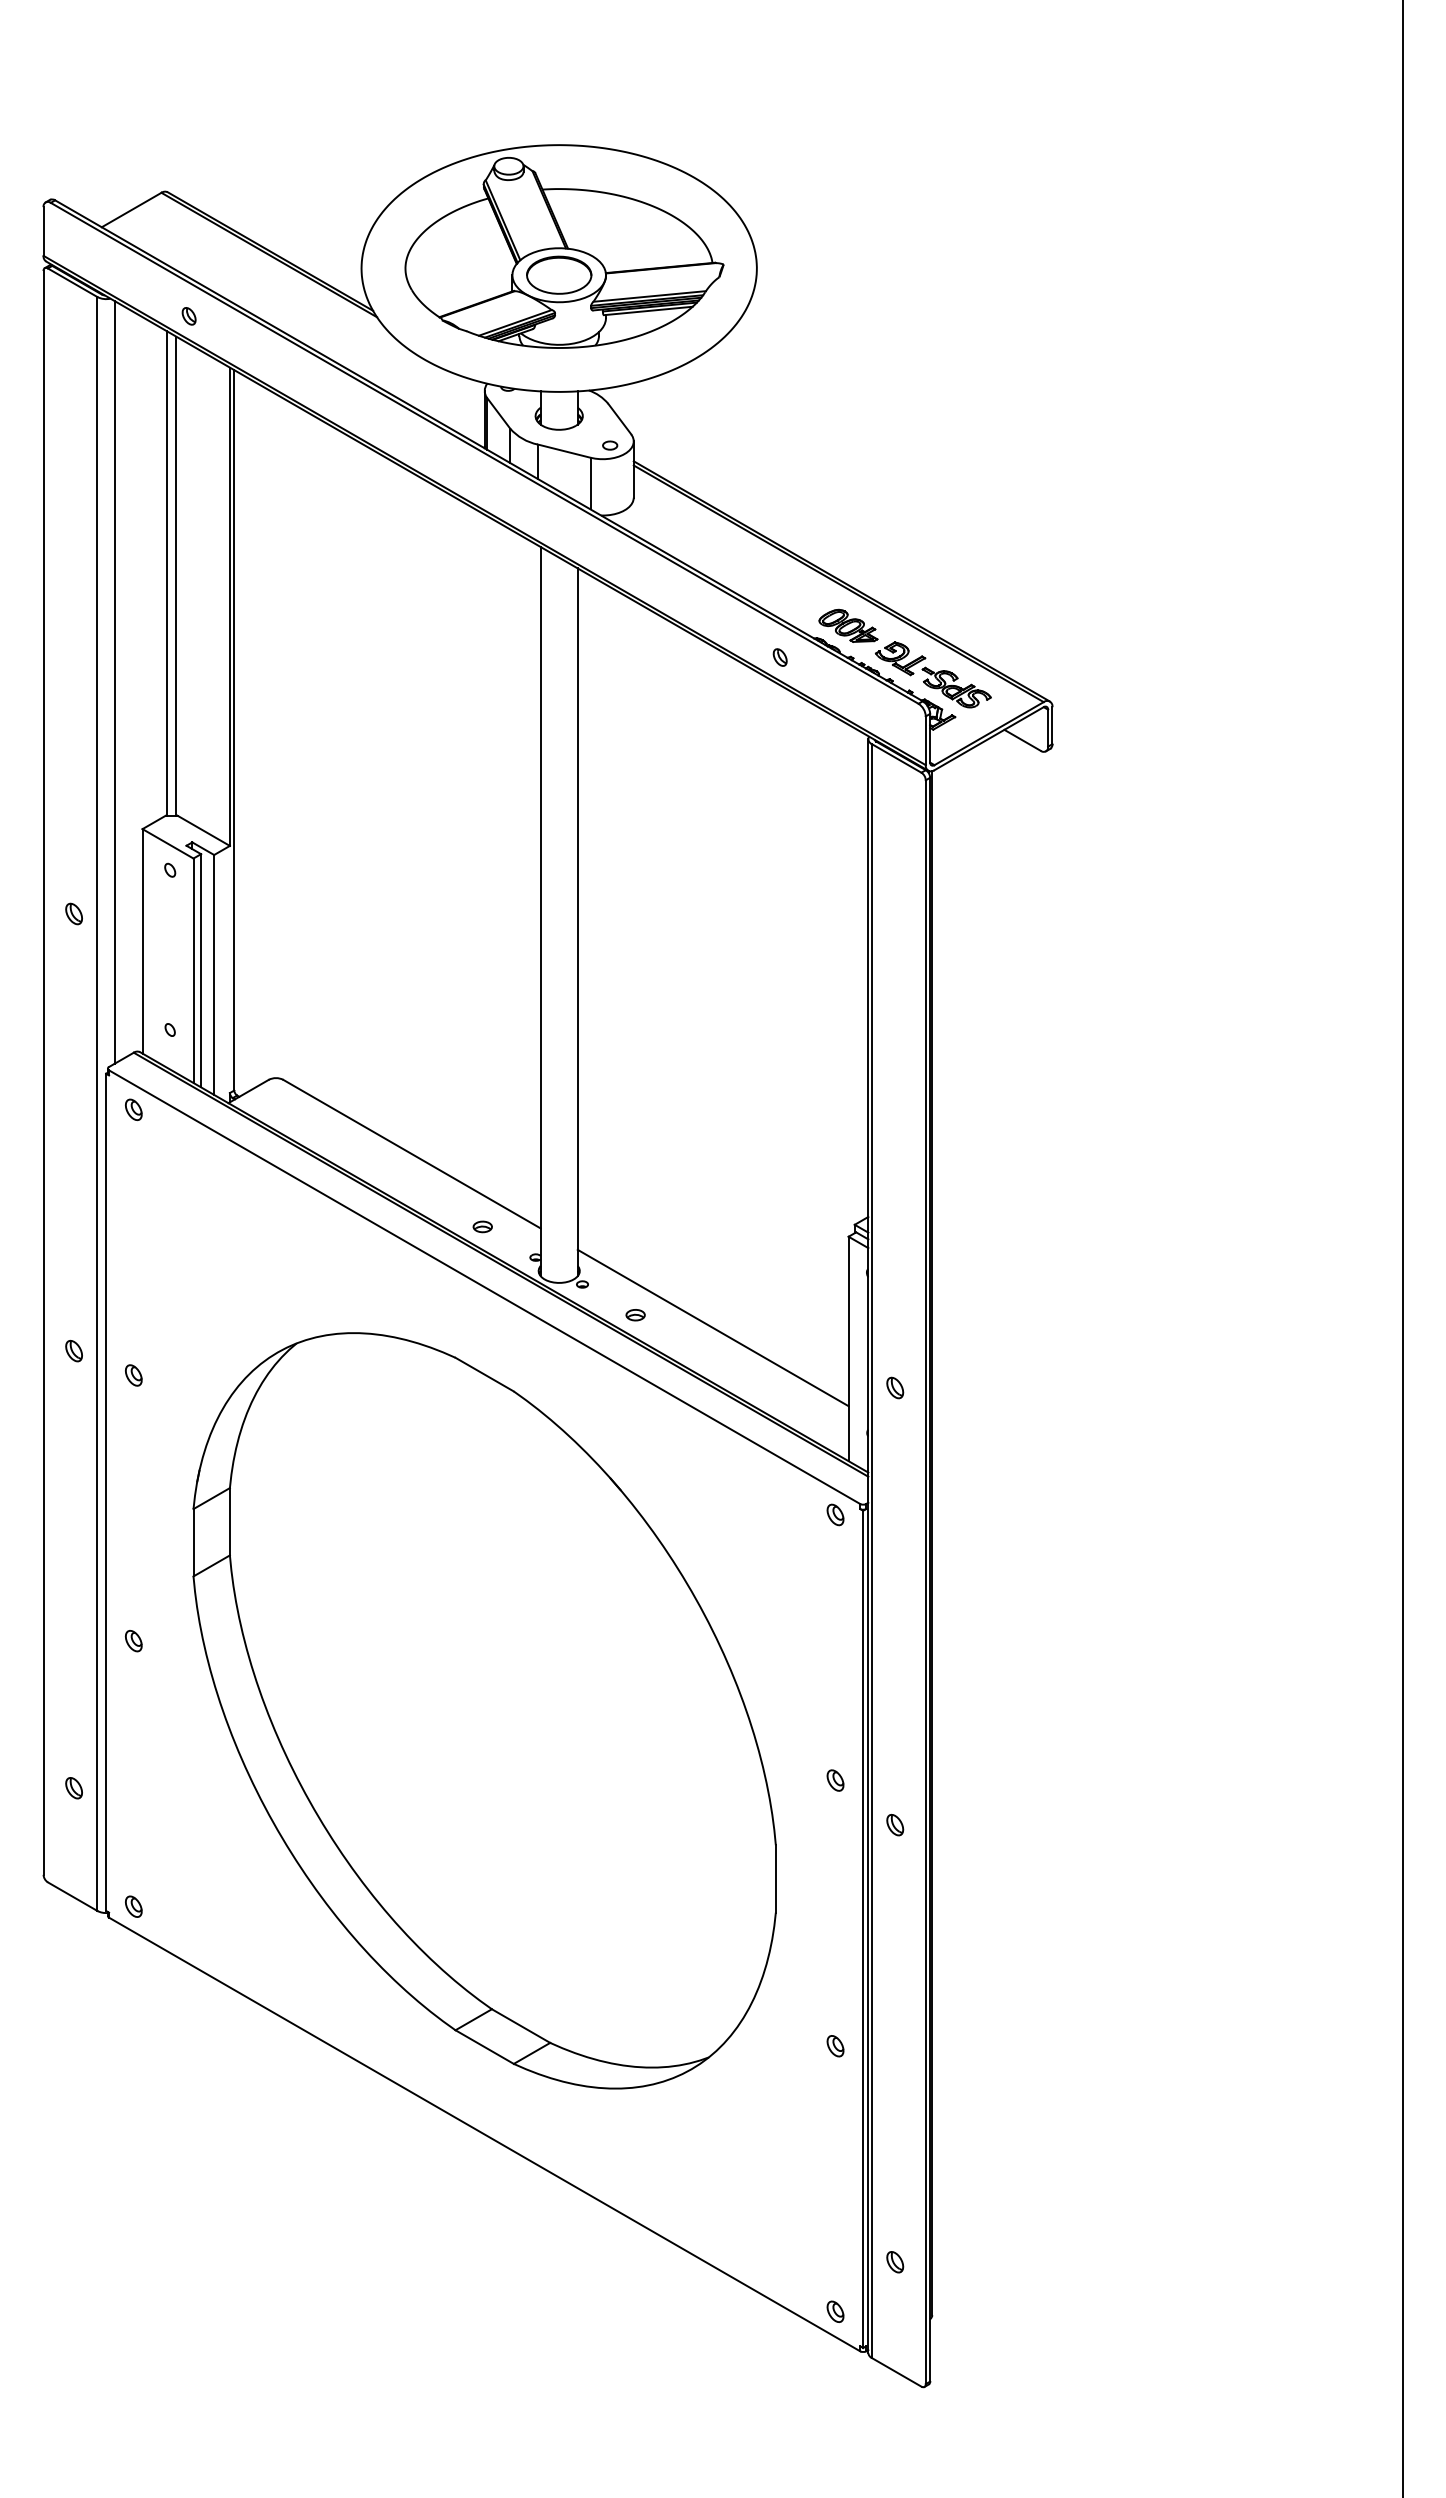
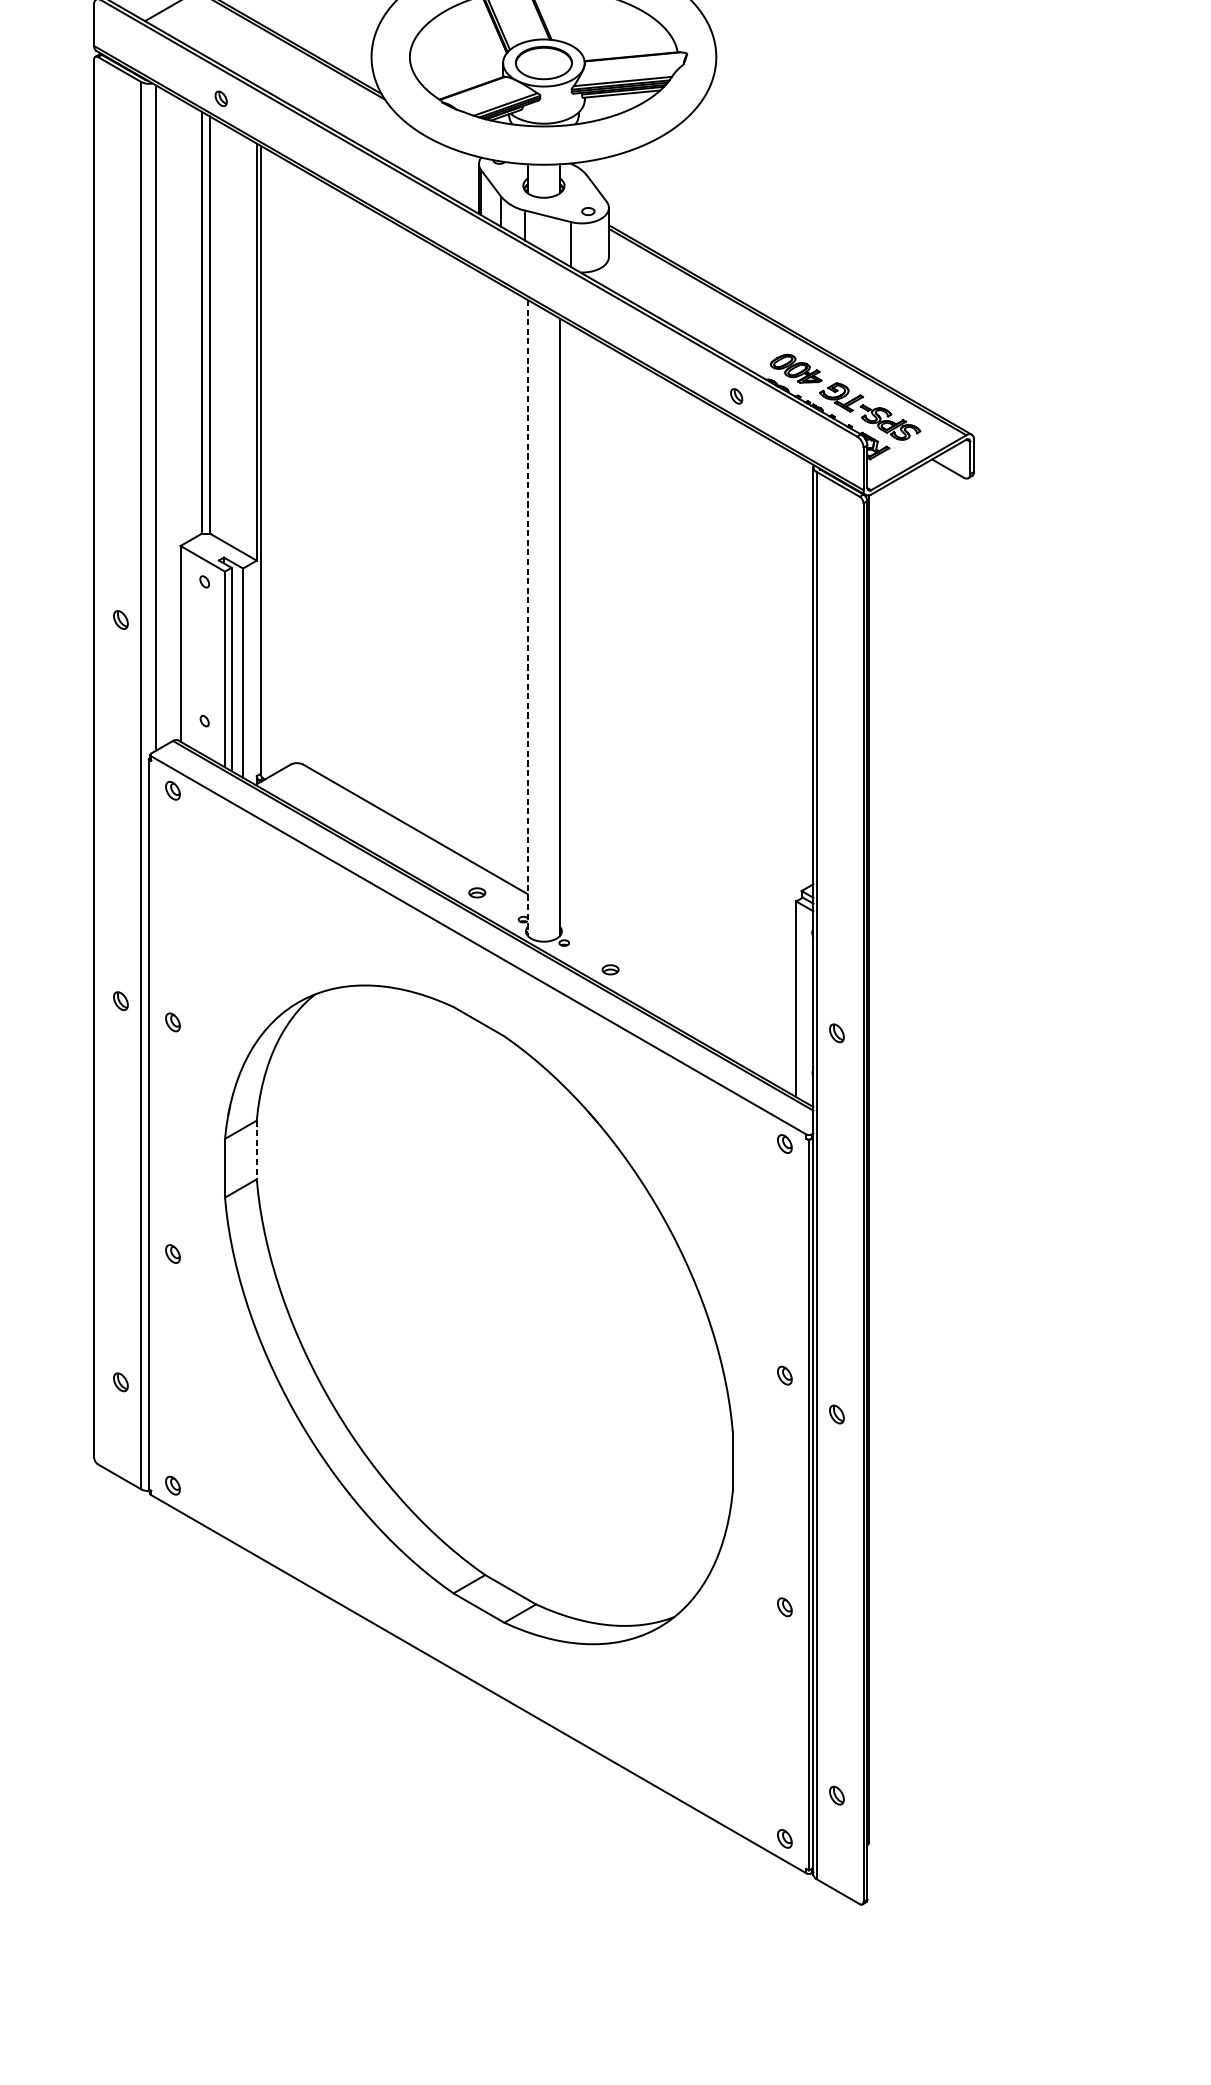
line: (540, 911) -> (527, 617), solid -> dashed
line: (712, 1327) -> (677, 980), removed
line: (229, 1521) -> (256, 1149), solid -> dashed

